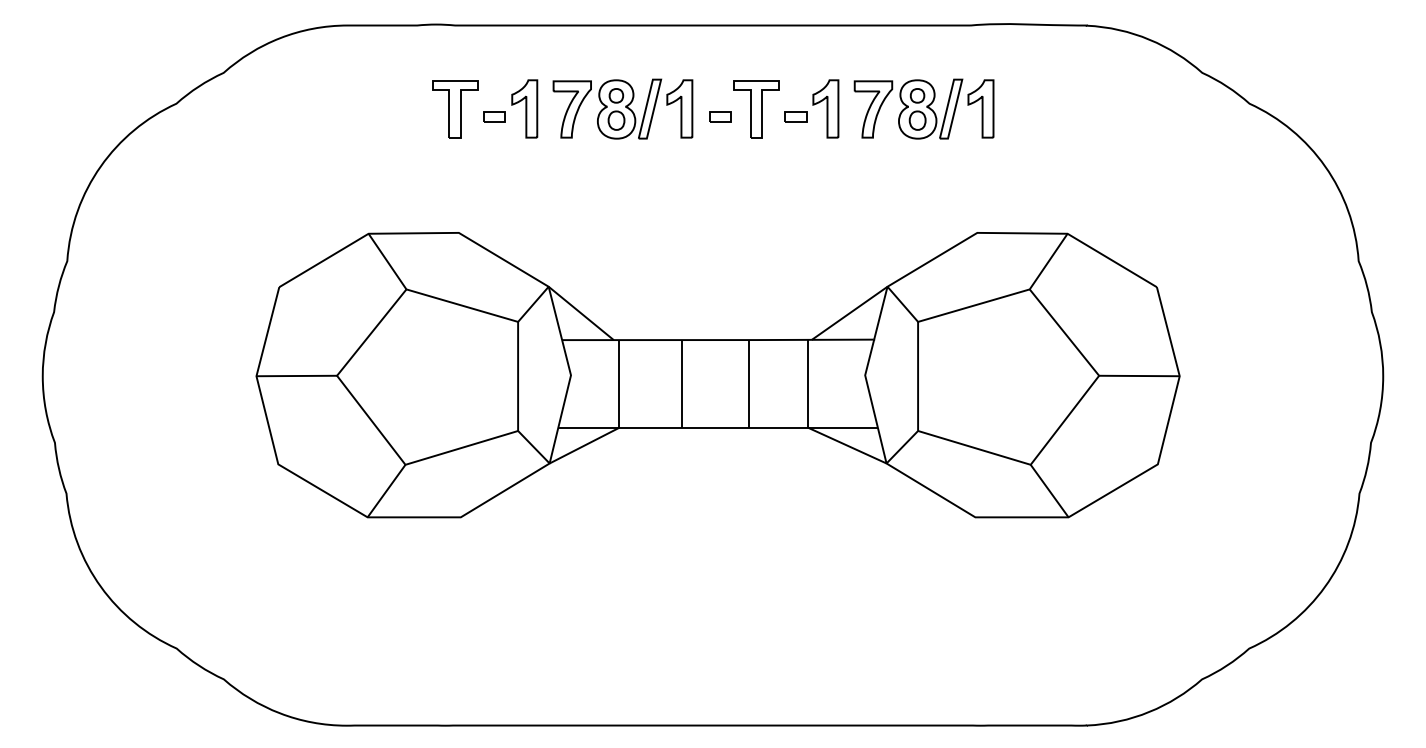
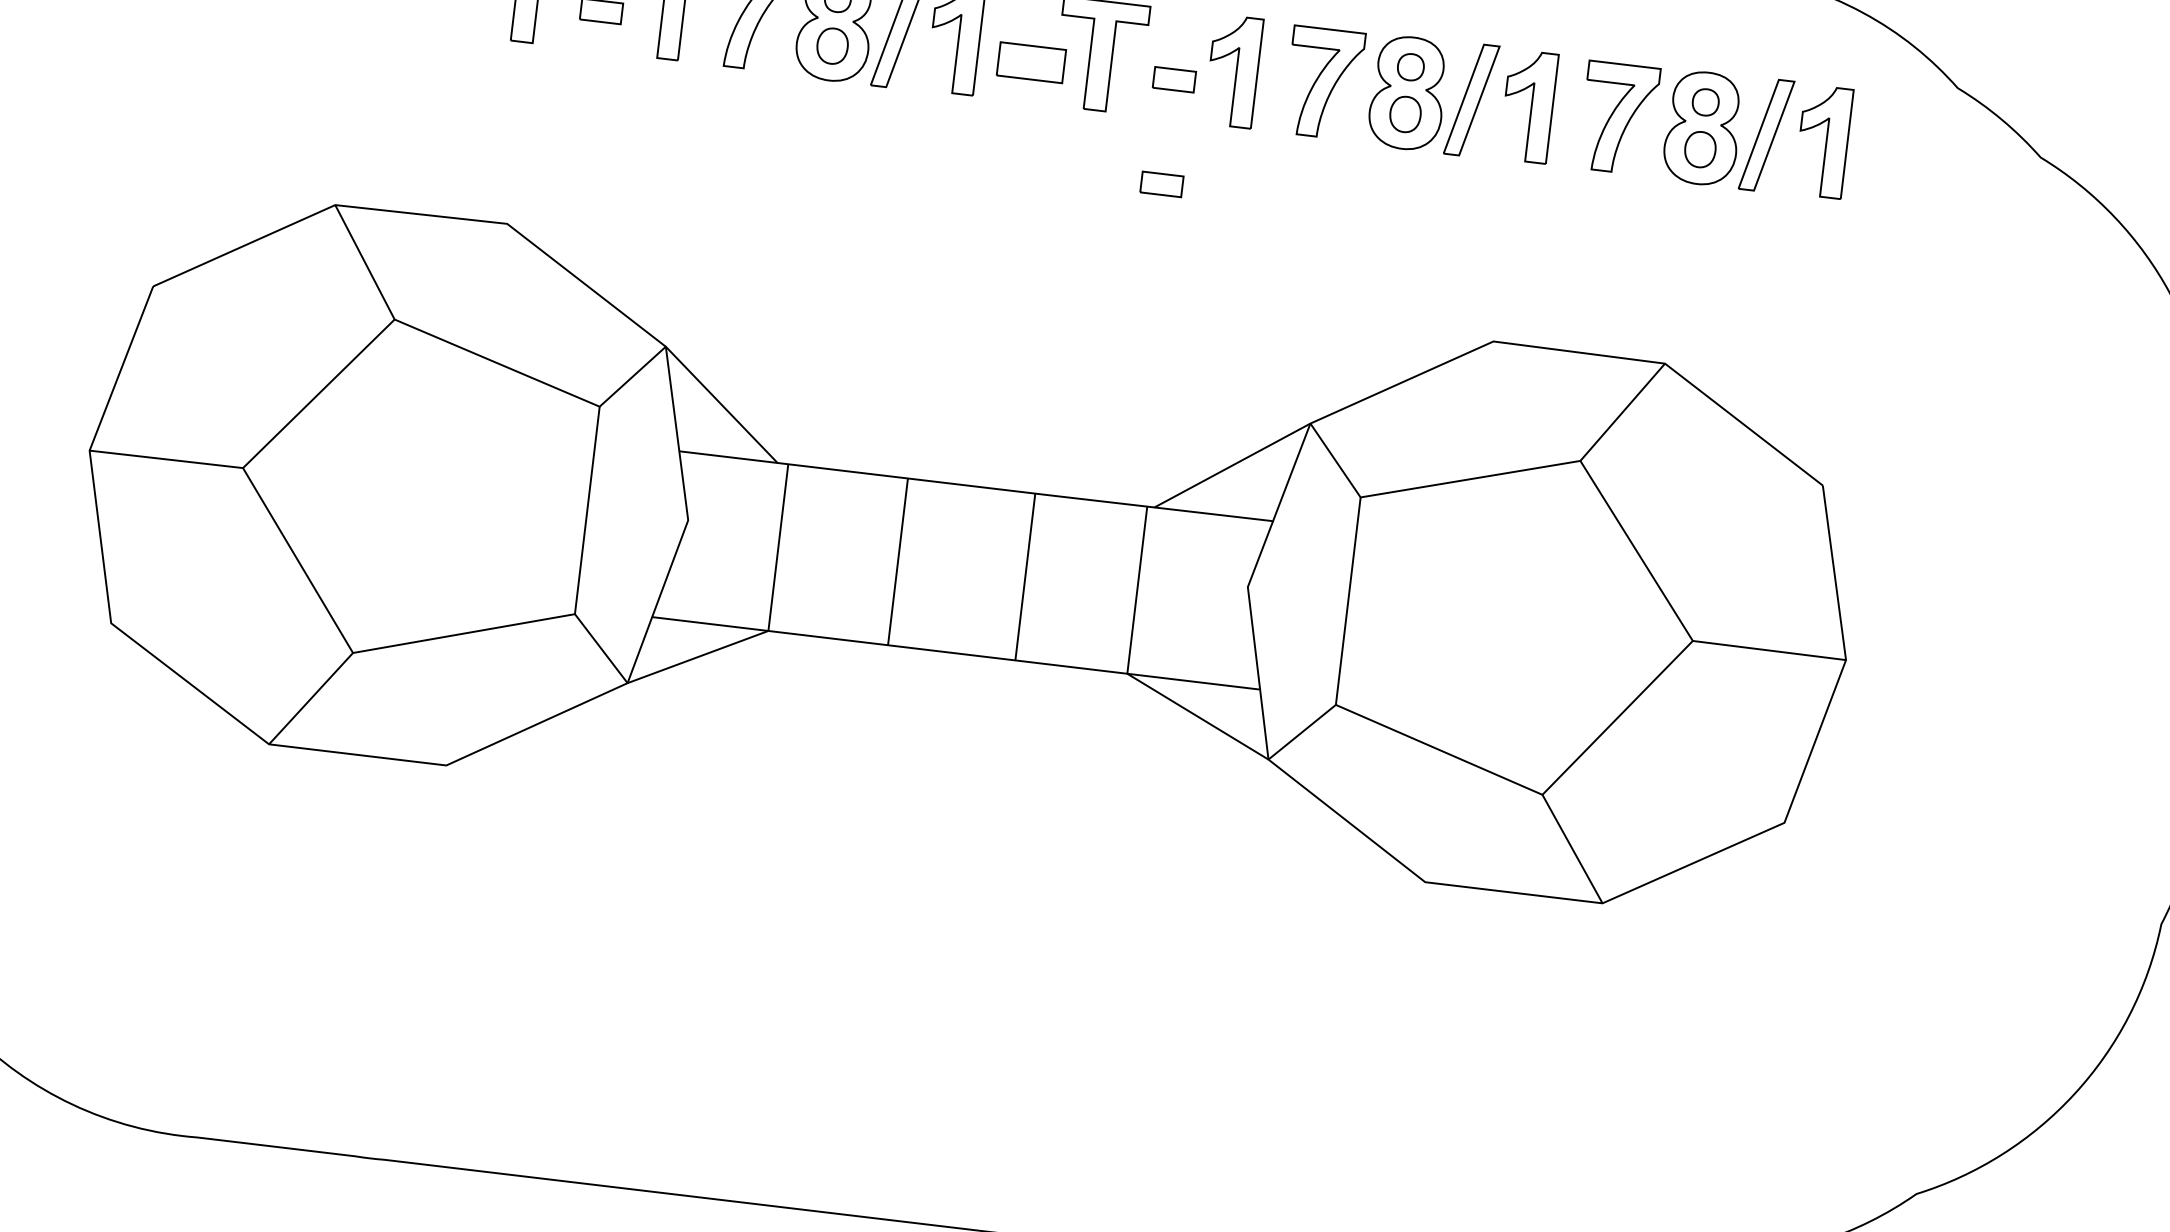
part: (1078, 108) -> (1714, 127), added
part: (720, 116) -> (1031, 61), size x1.6
part: (795, 171) -> (1161, 183), added

